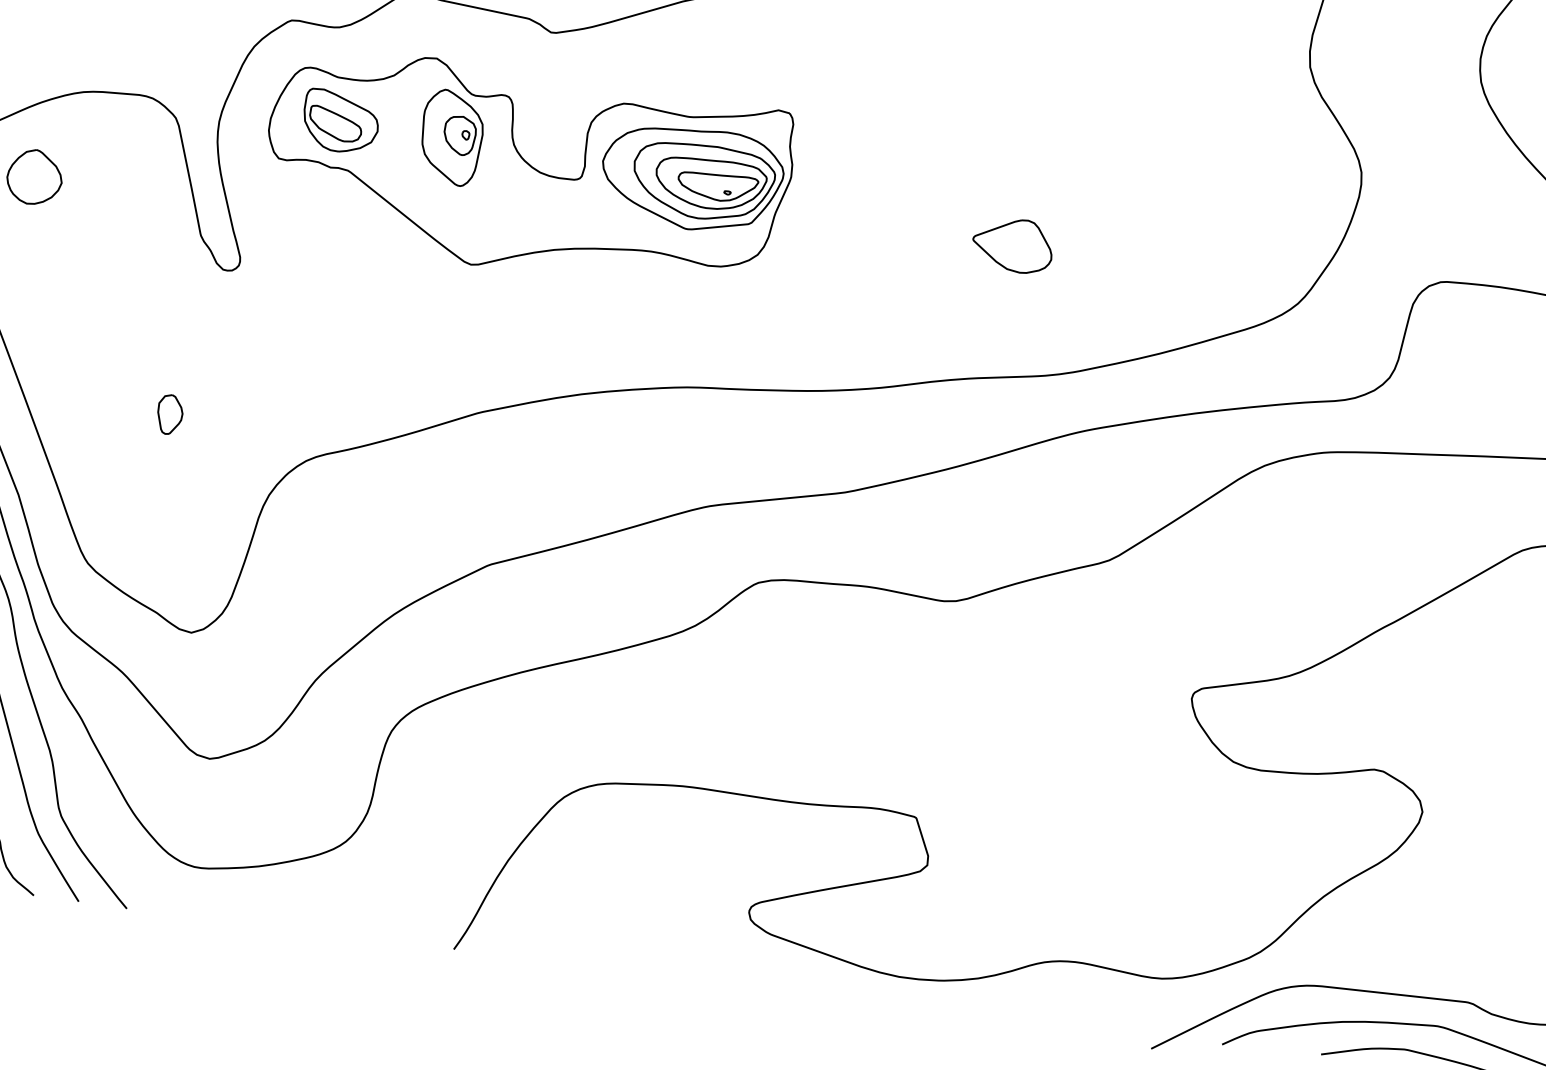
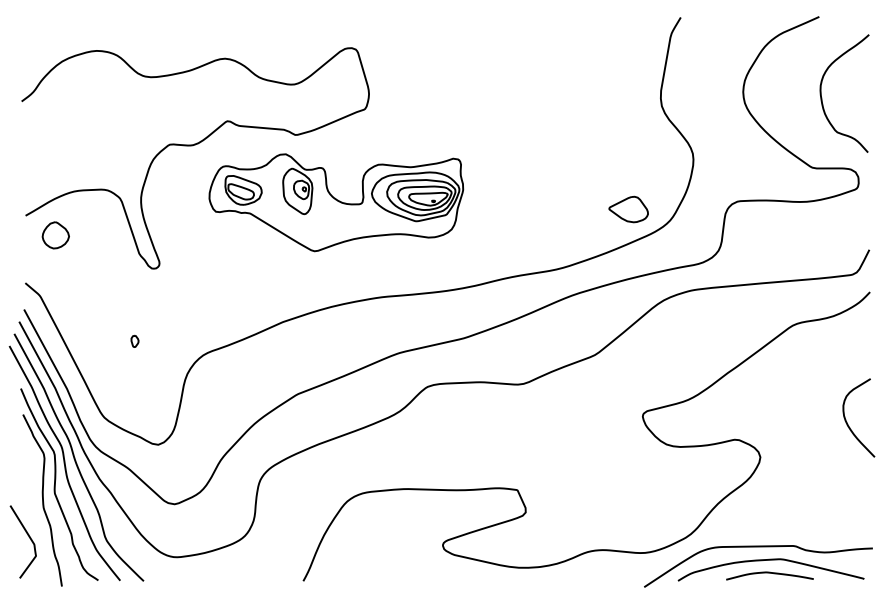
part: (528, 170) -> (336, 202), moved
part: (1012, 245) -> (628, 209), moved
part: (168, 414) -> (134, 341), size x0.6

